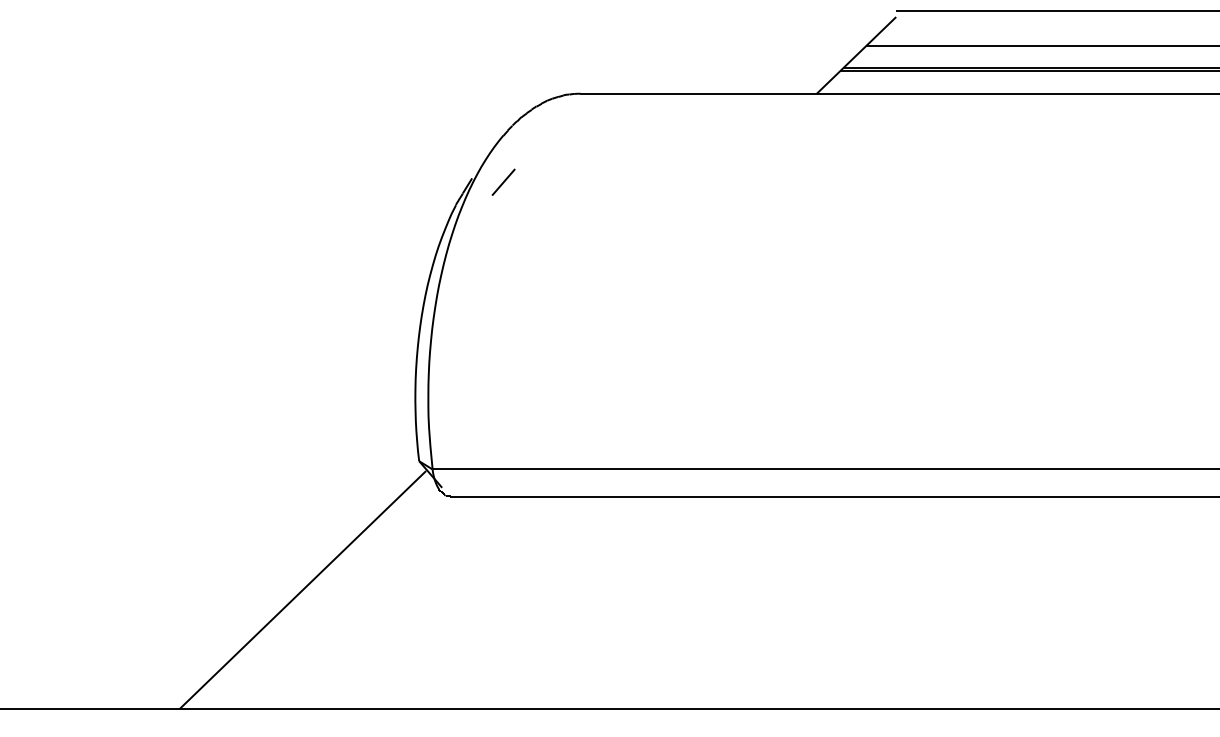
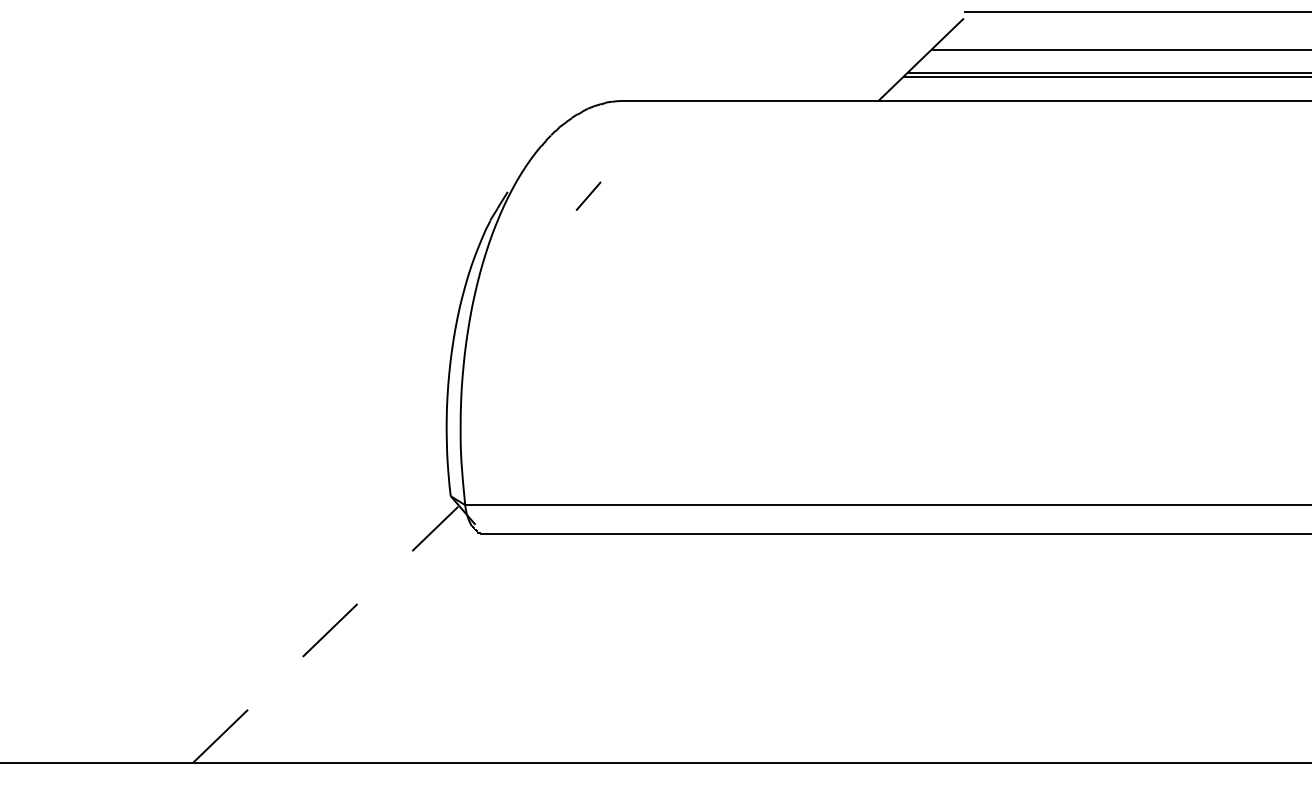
line: (503, 181) -> (588, 195), moved
line: (303, 589) -> (326, 634), solid -> dashed

